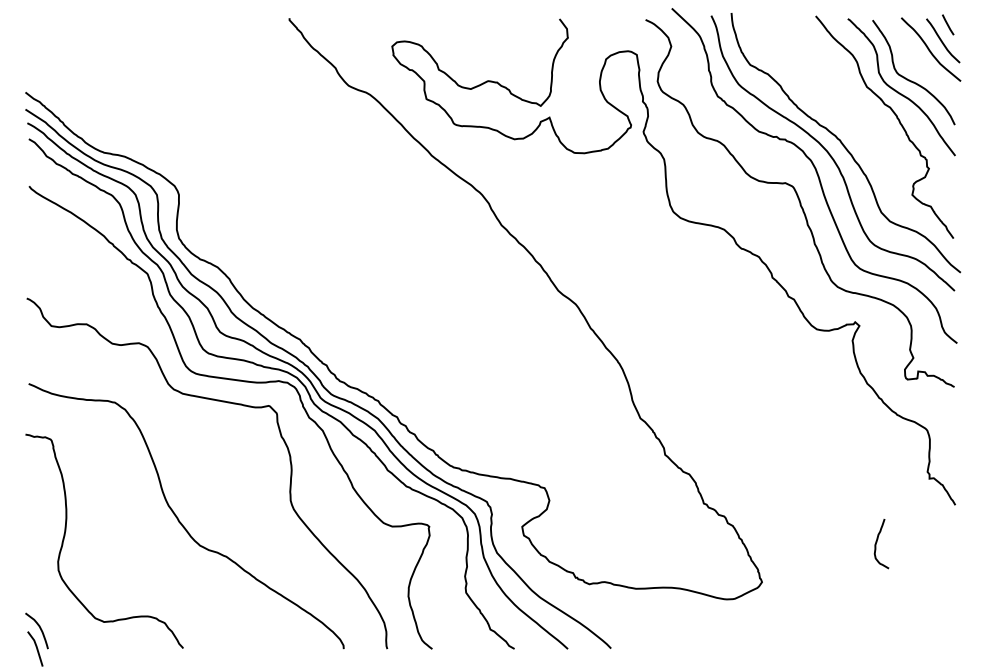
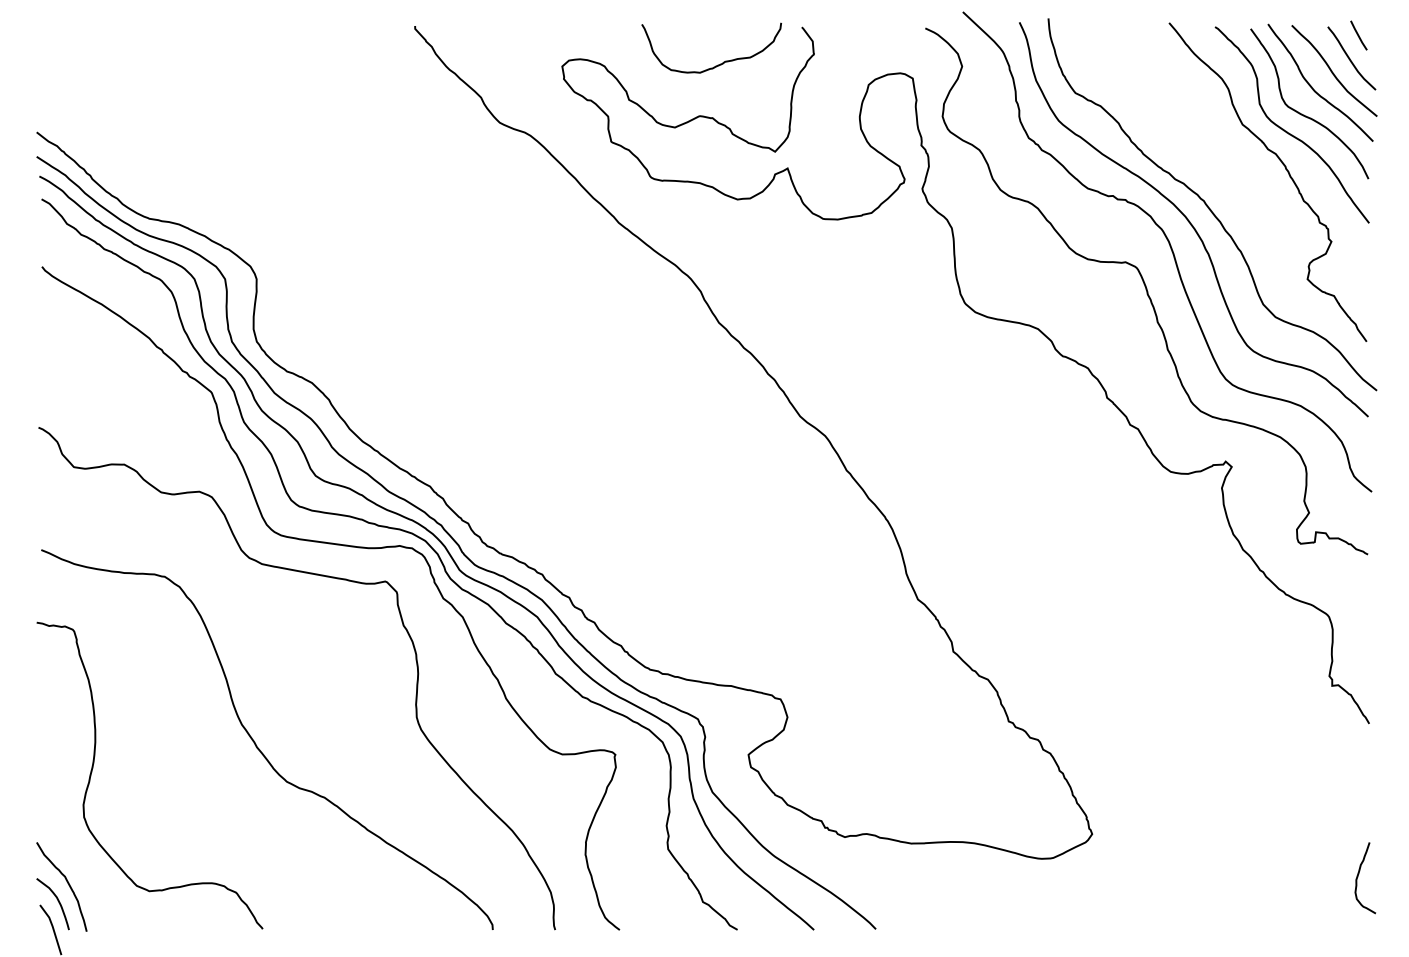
curve: (501, 44) -> (718, 63), added
curve: (915, 59) -> (1312, 85), added
curve: (877, 542) -> (1359, 876), moved
curve: (46, 616) -> (66, 883), added

